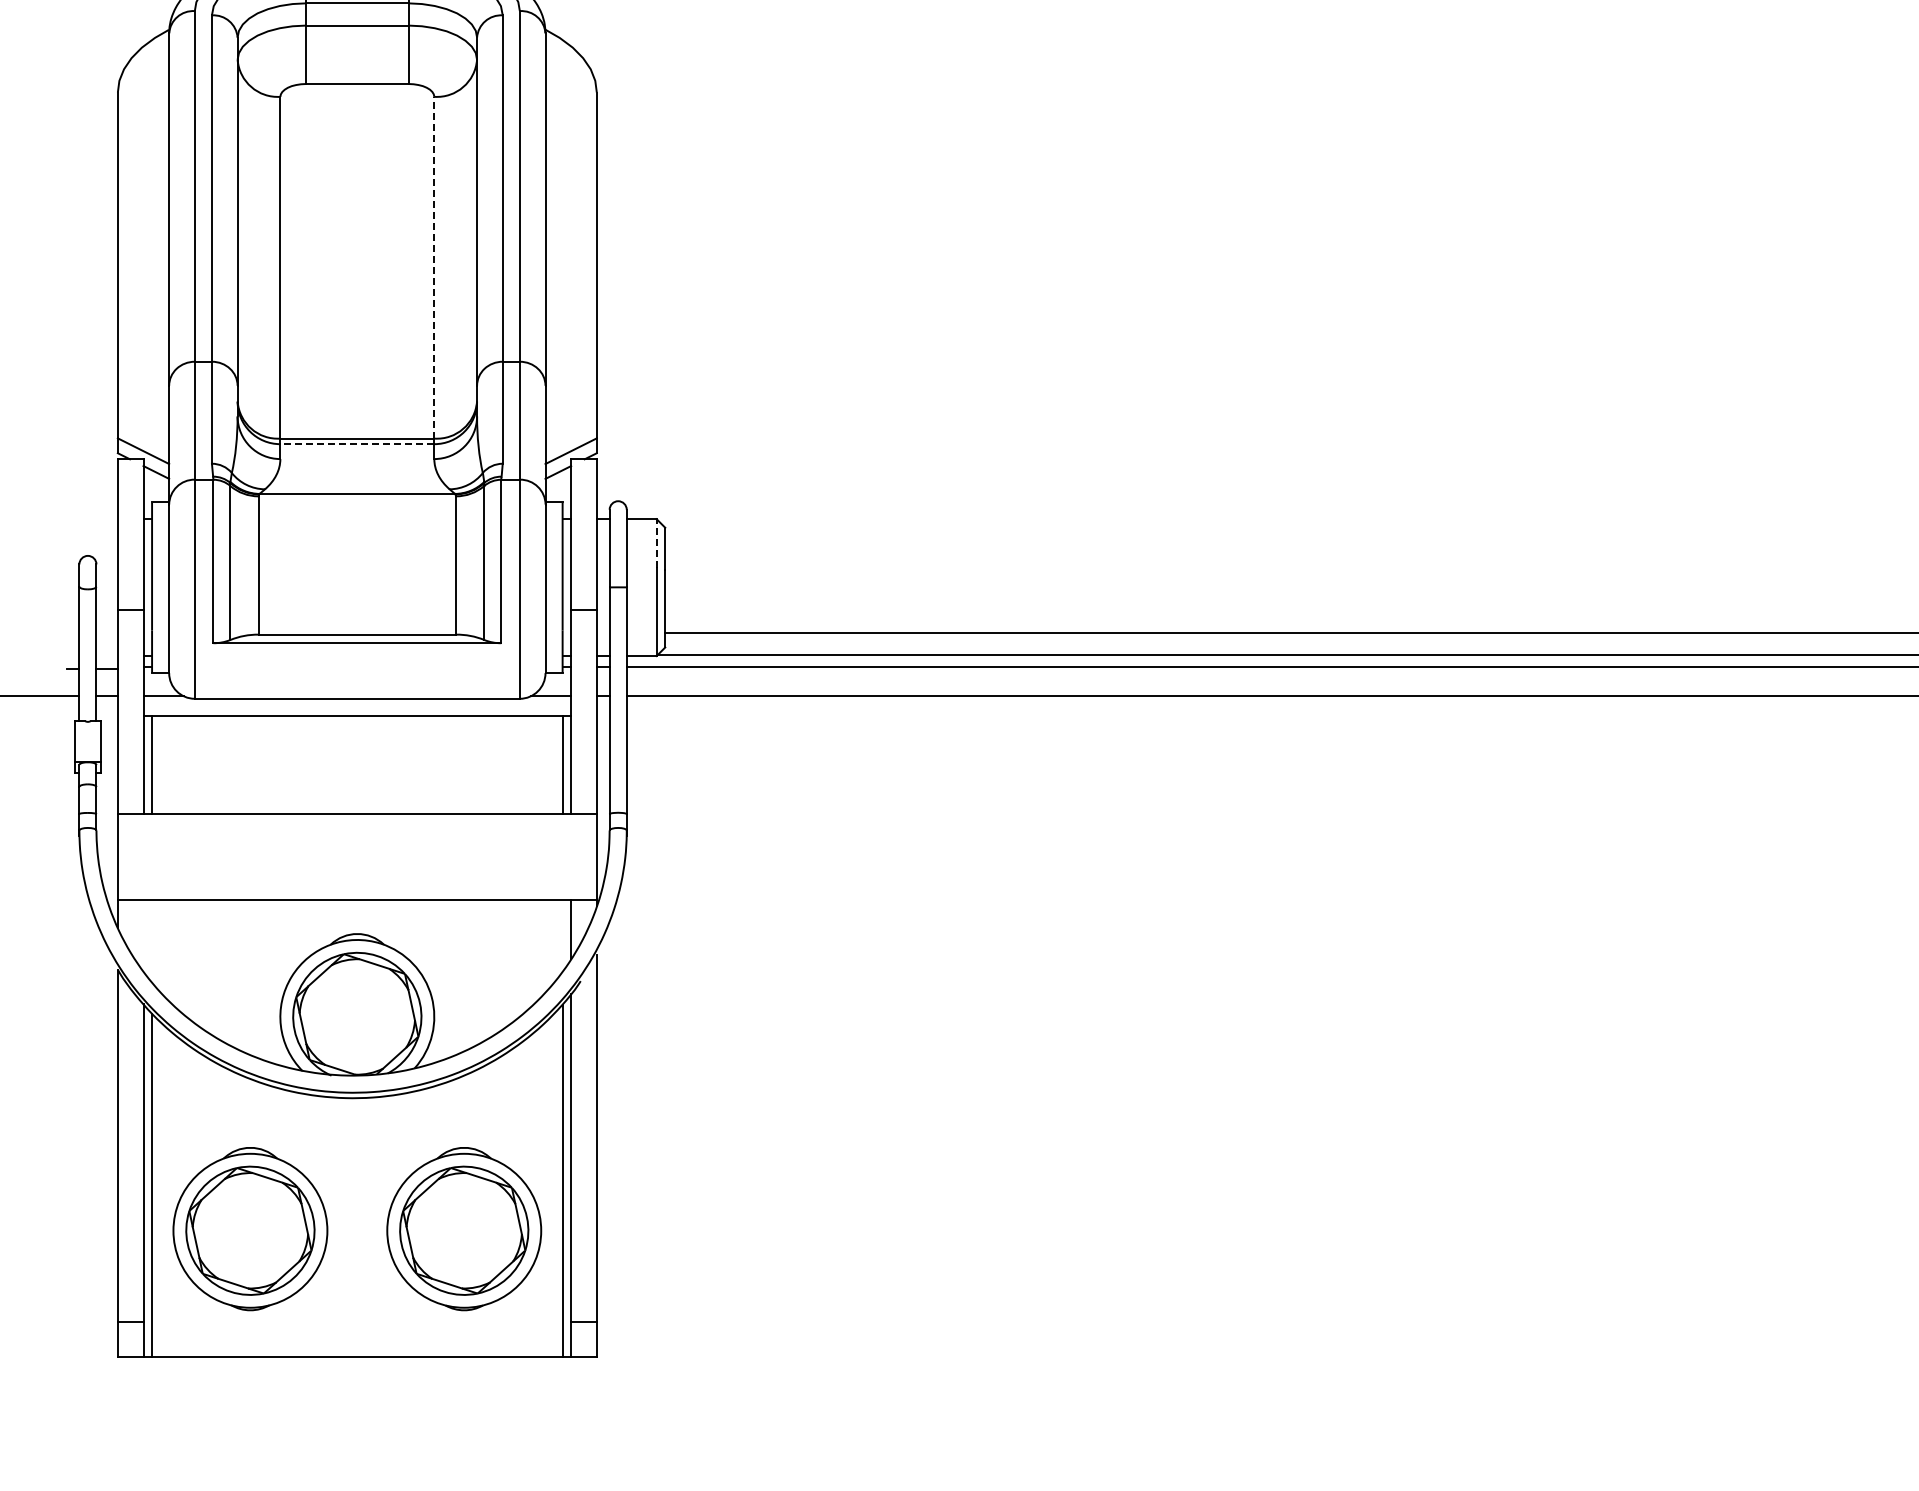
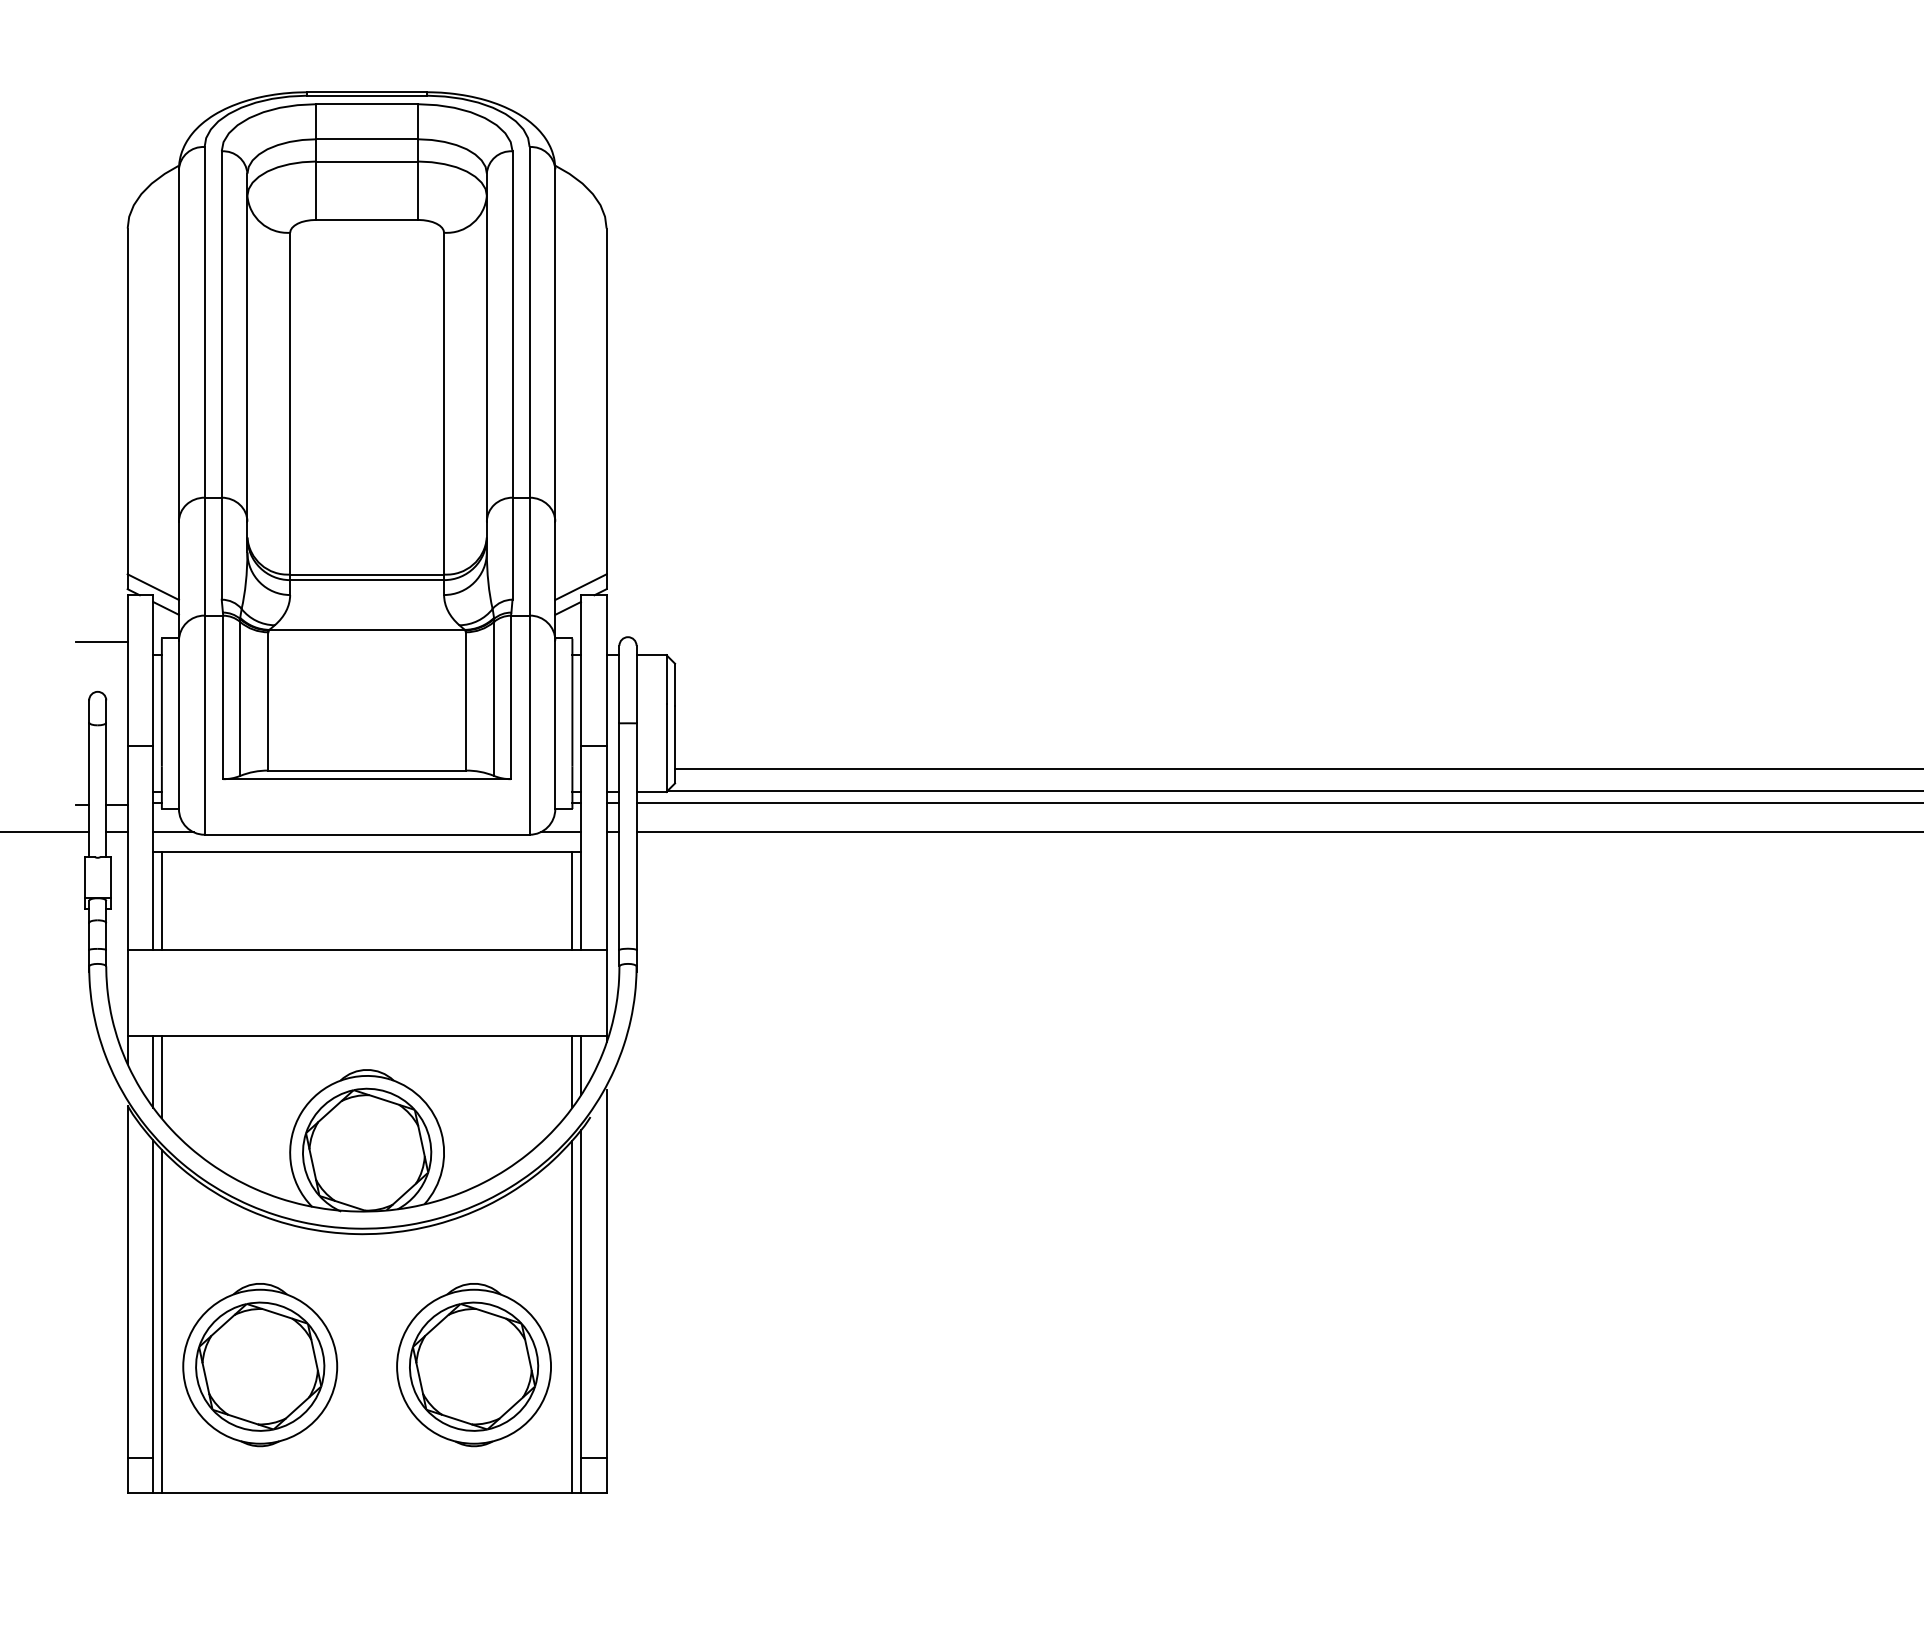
line: (434, 267) -> (444, 403), dashed -> solid
line: (357, 444) -> (367, 580), dashed -> solid
line: (91, 506) -> (101, 642), added
line: (656, 542) -> (666, 678), dashed -> solid
line: (143, 935) -> (153, 1071), added
line: (562, 935) -> (572, 1071), added
line: (151, 940) -> (161, 1076), added

